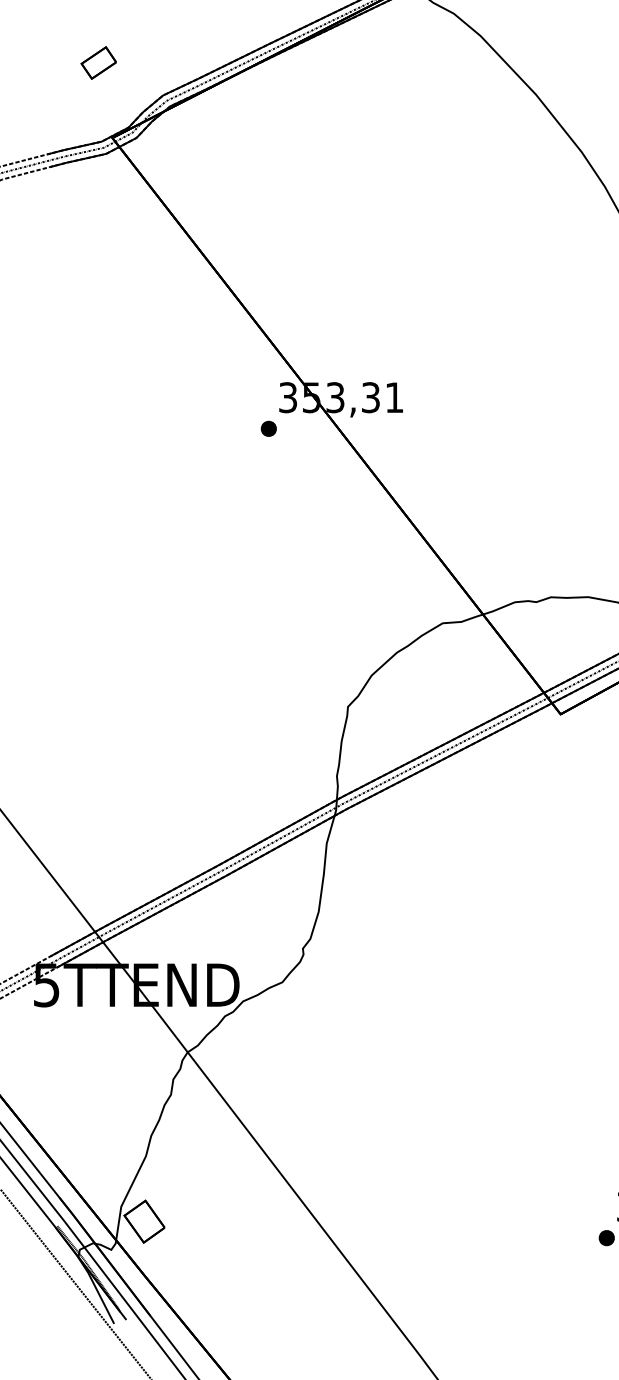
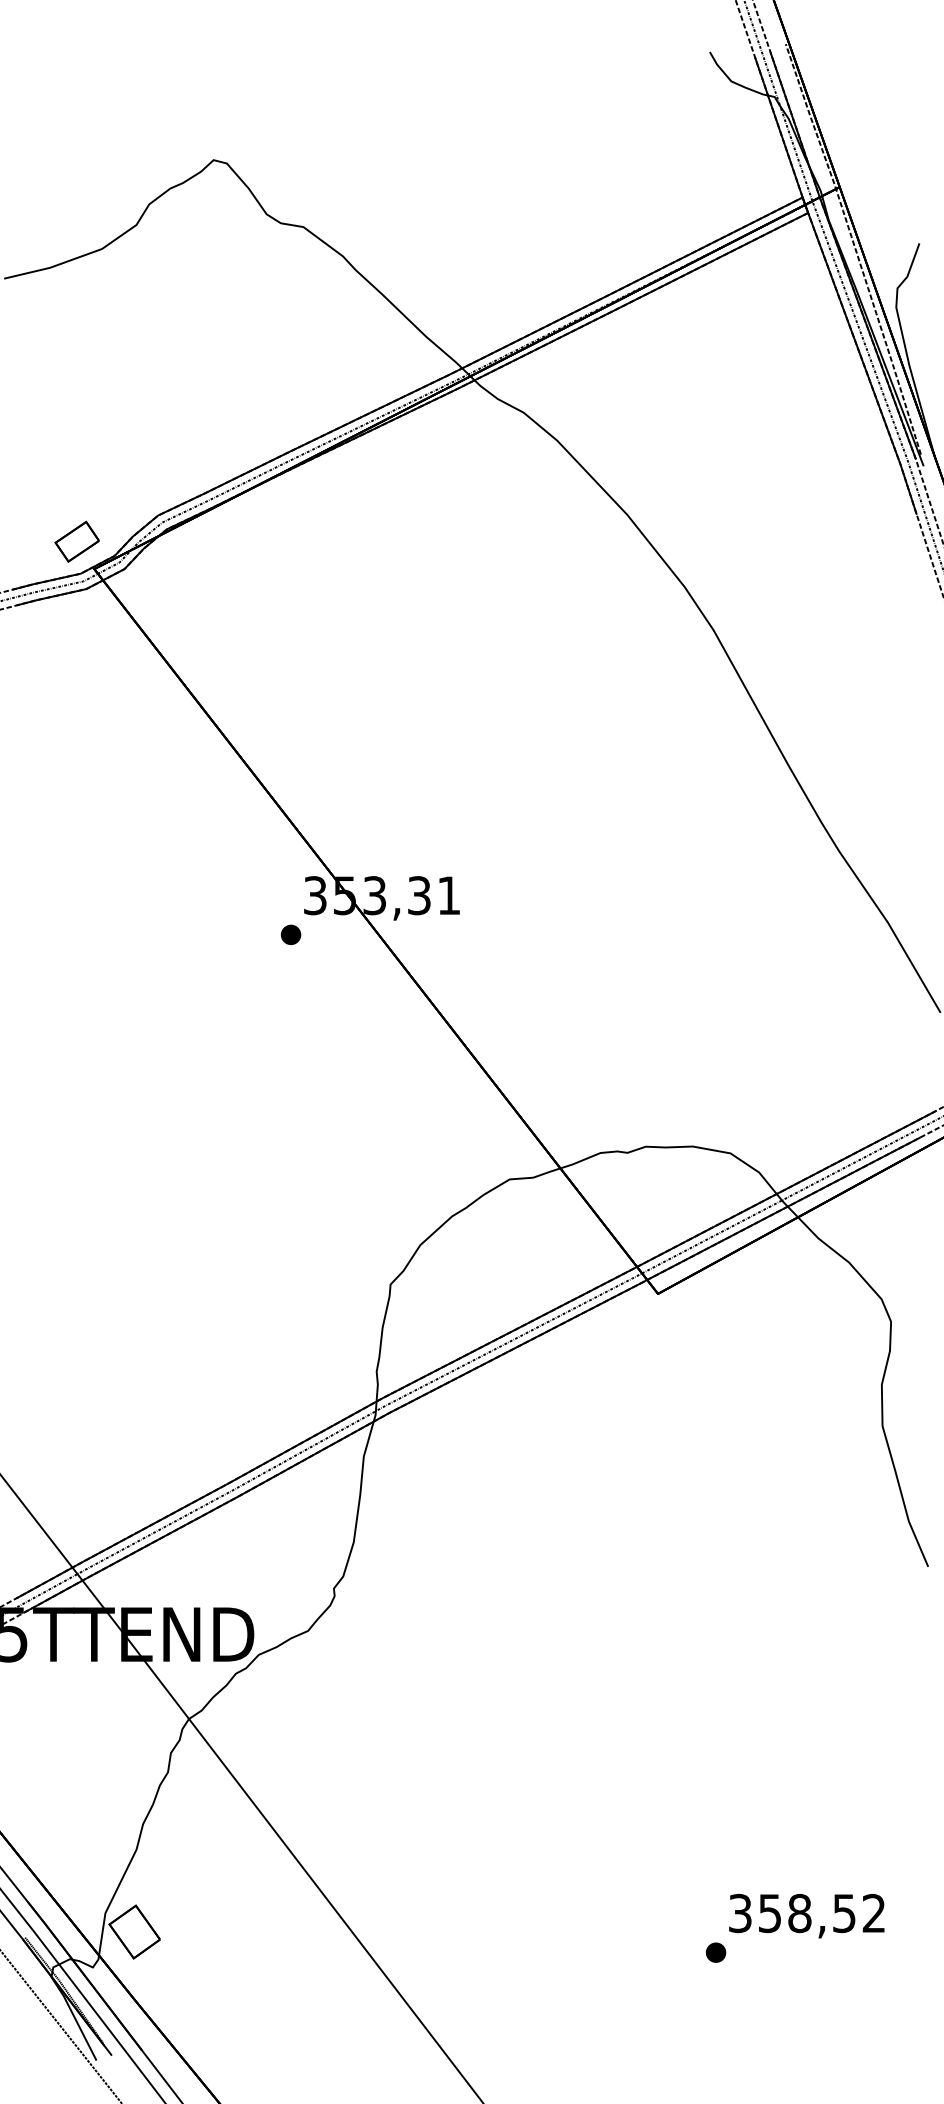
part: (98, 62) -> (76, 541), moved

